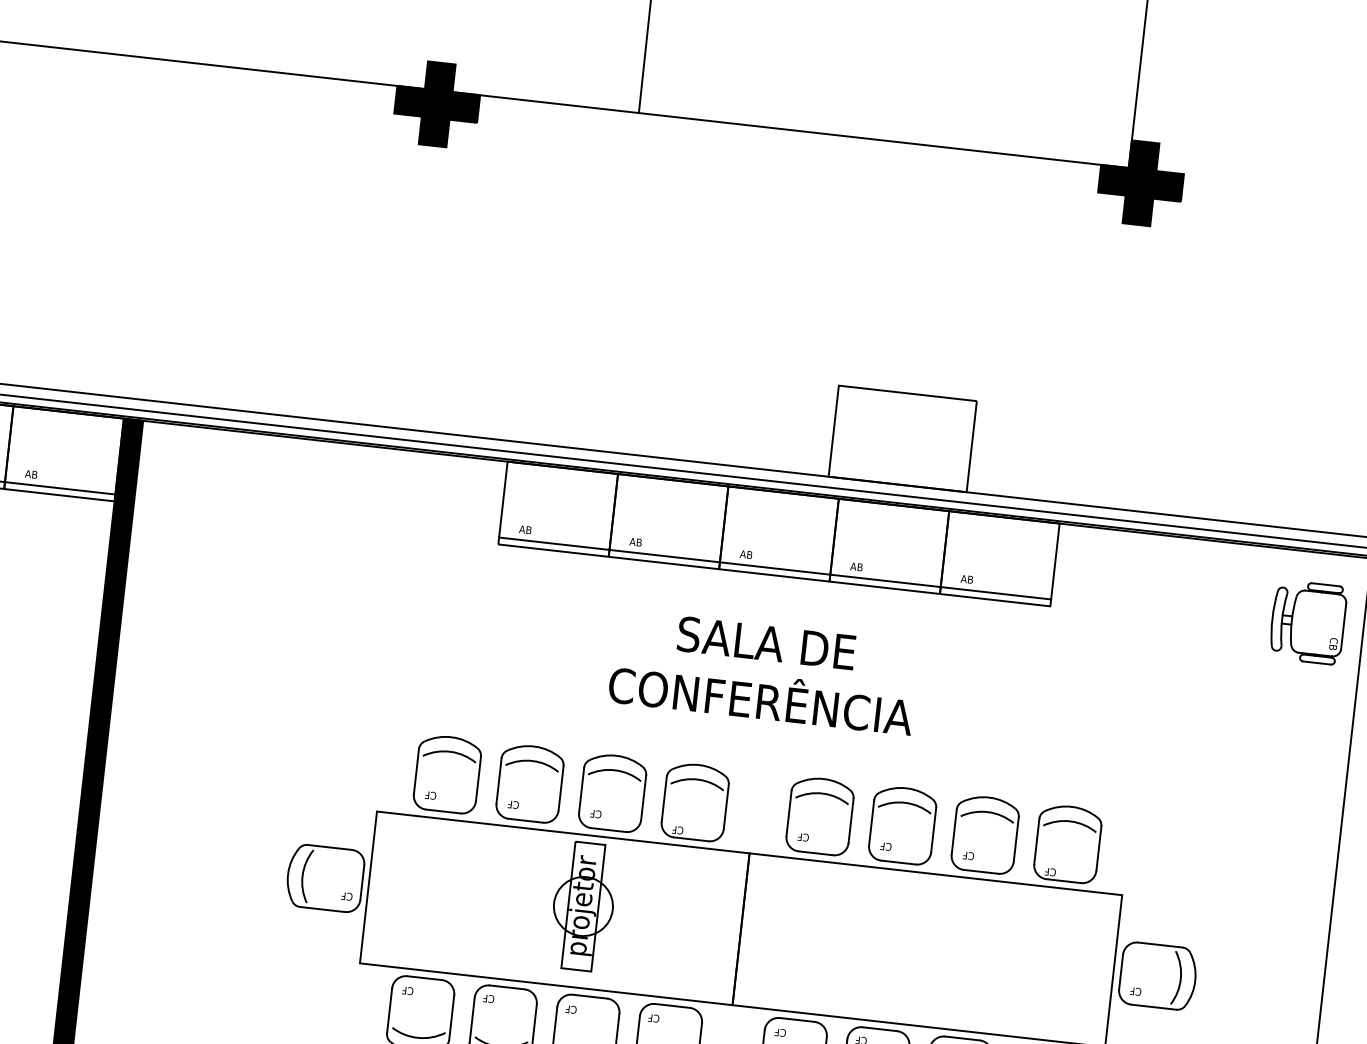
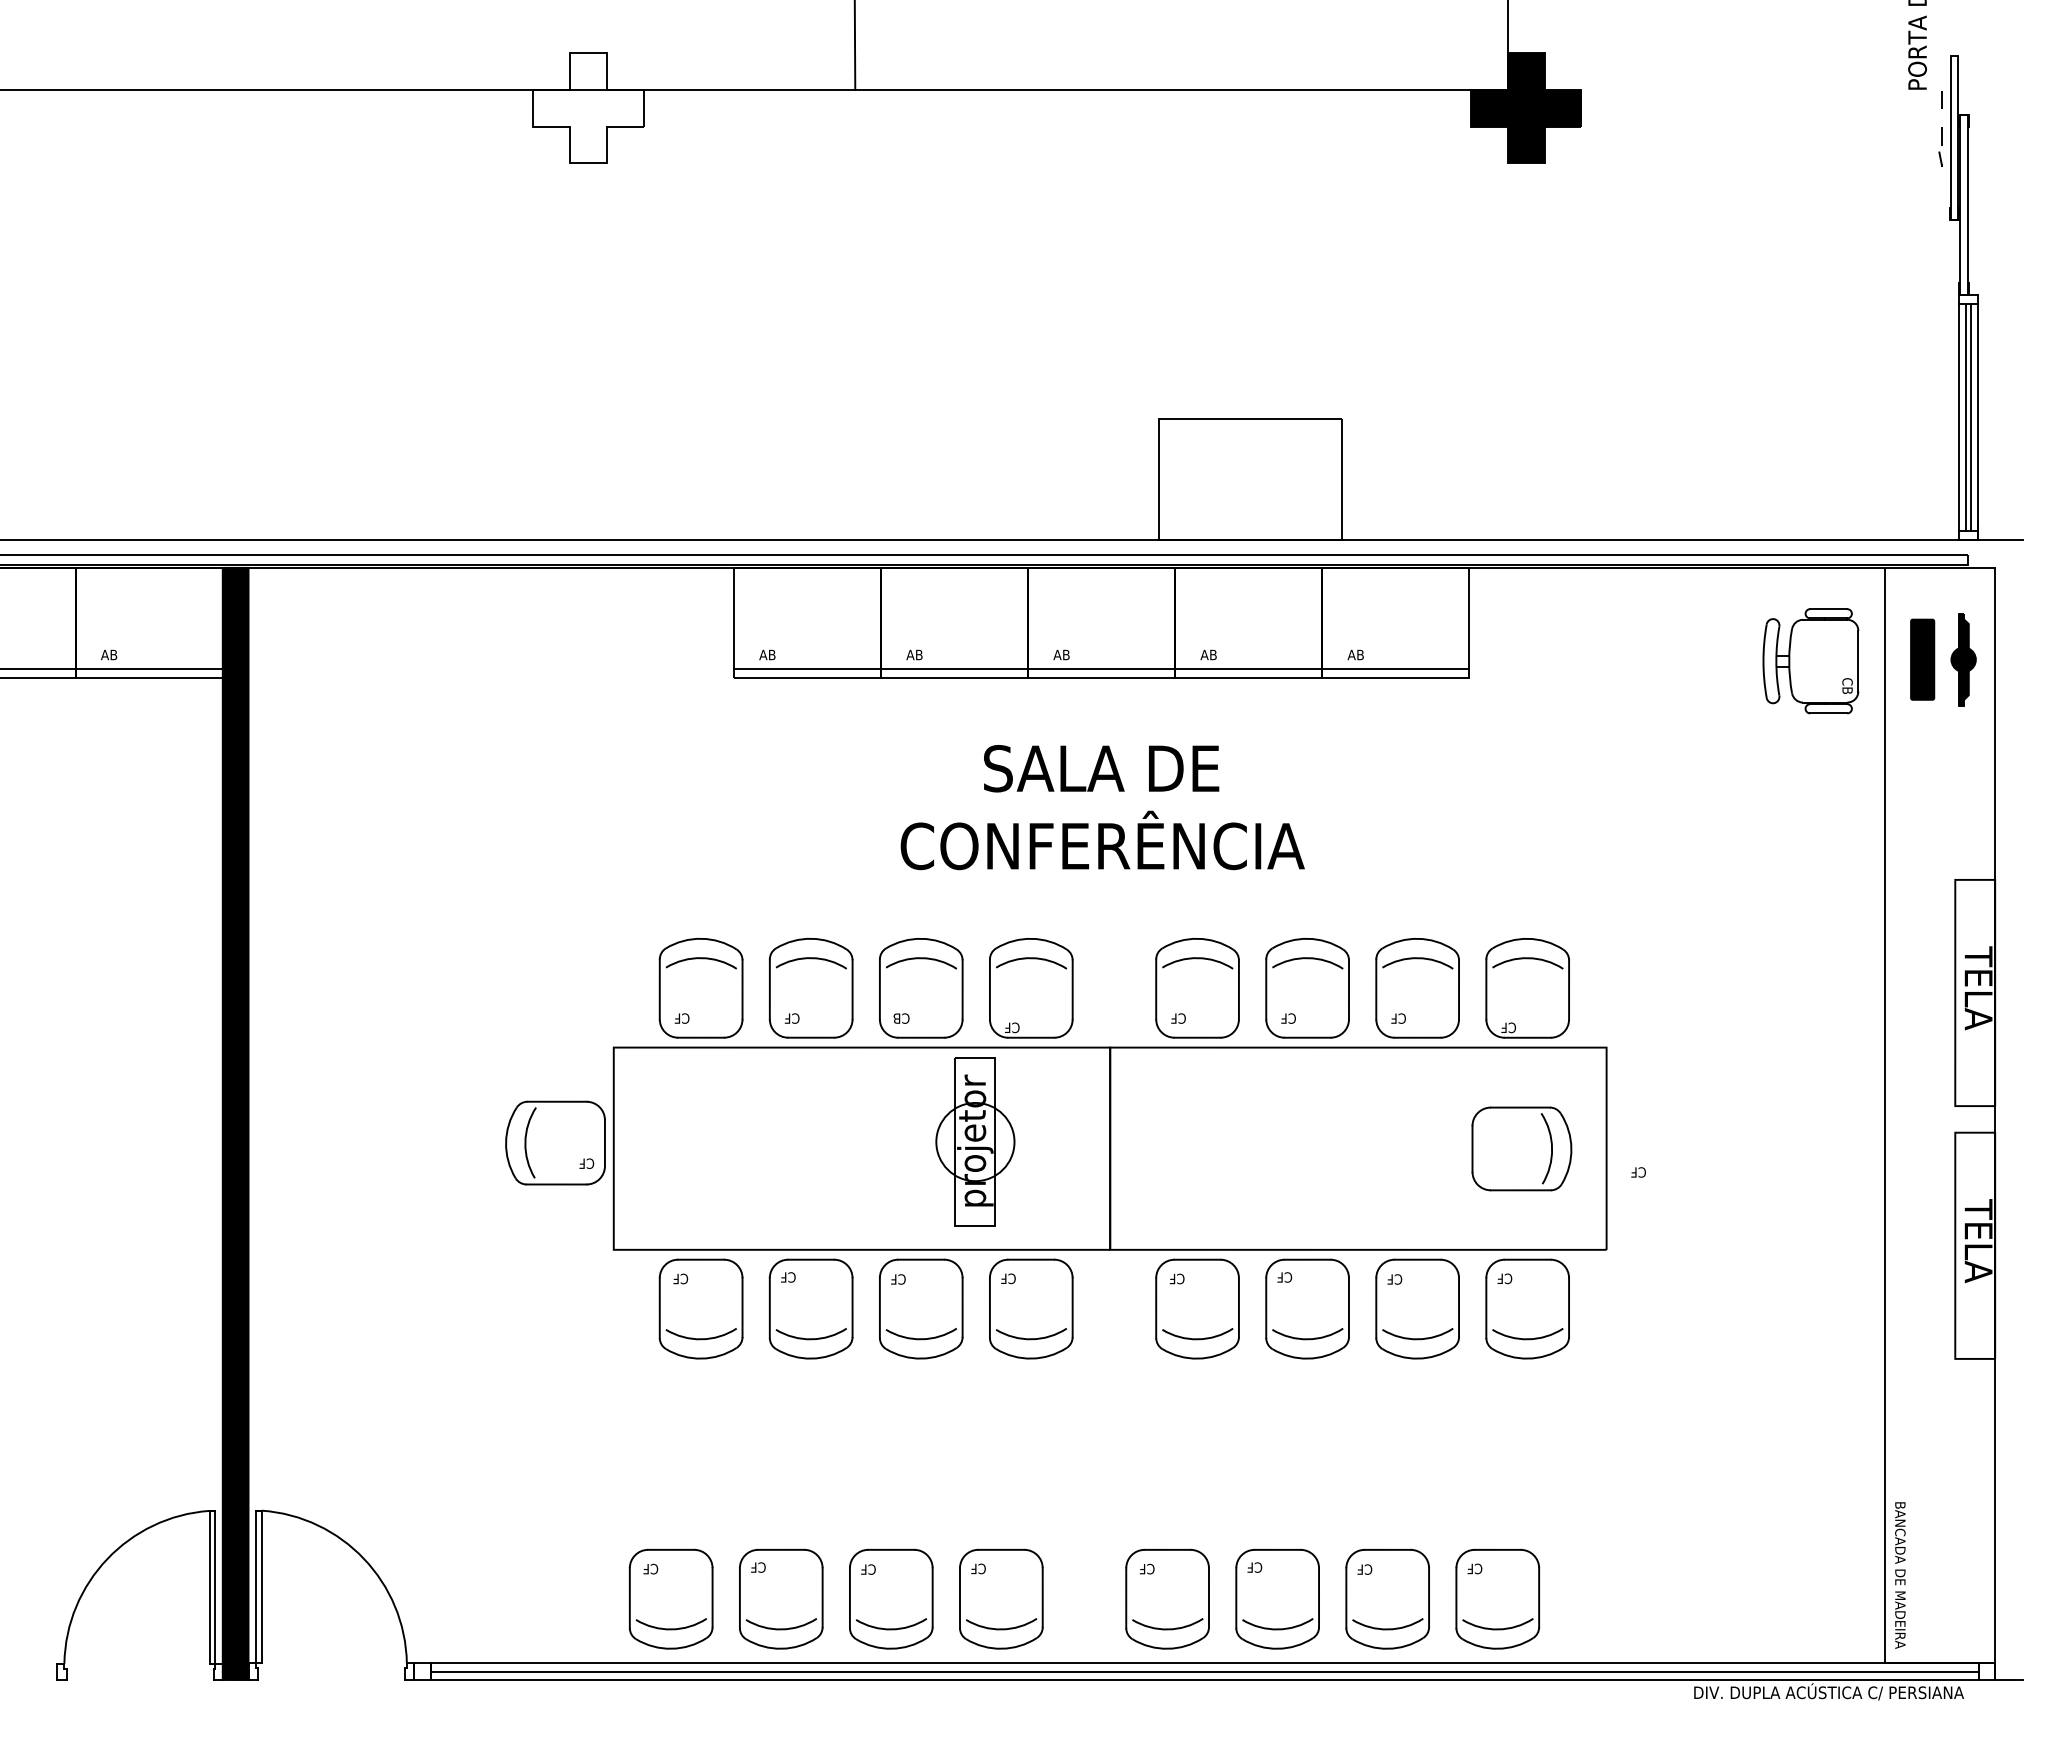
fill: (437, 104) -> (588, 108), removed
text: (590, 813) -> (895, 1018), CF -> CB
part: (583, 906) -> (975, 1141), moved
part: (1157, 975) -> (1521, 1148), moved

